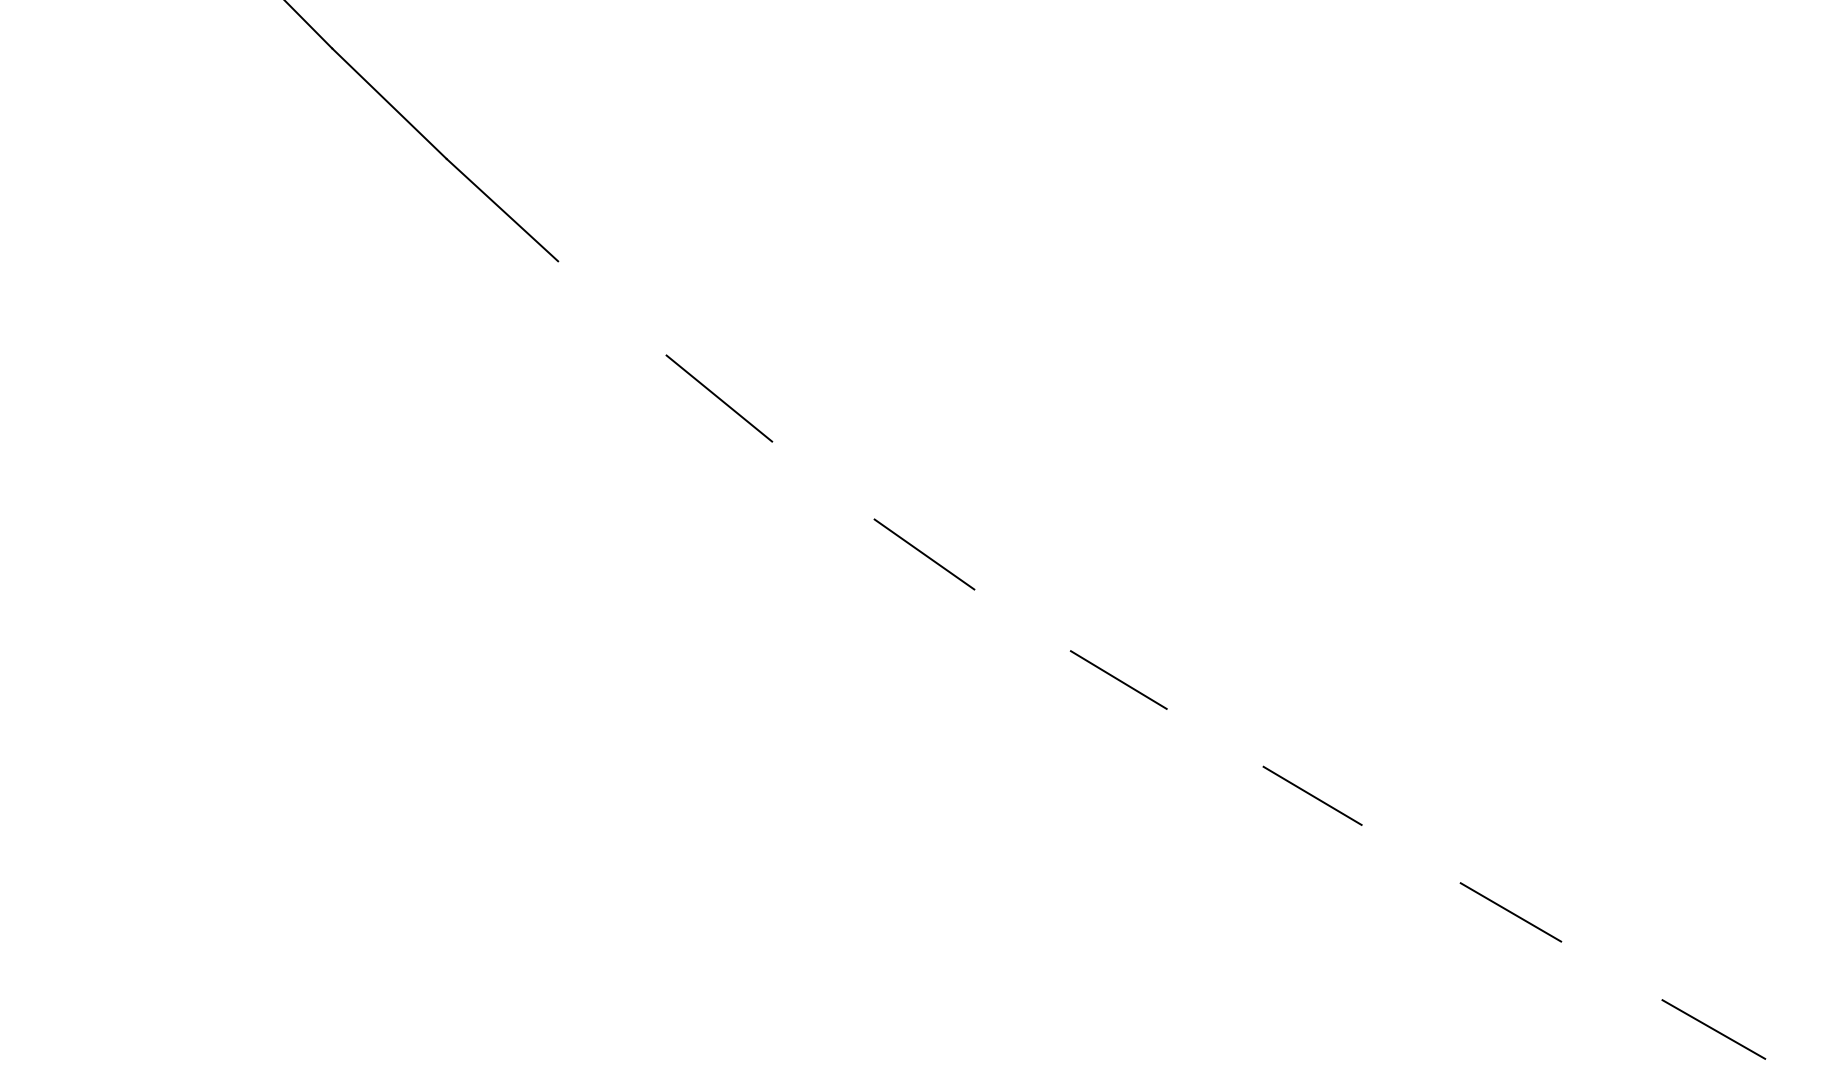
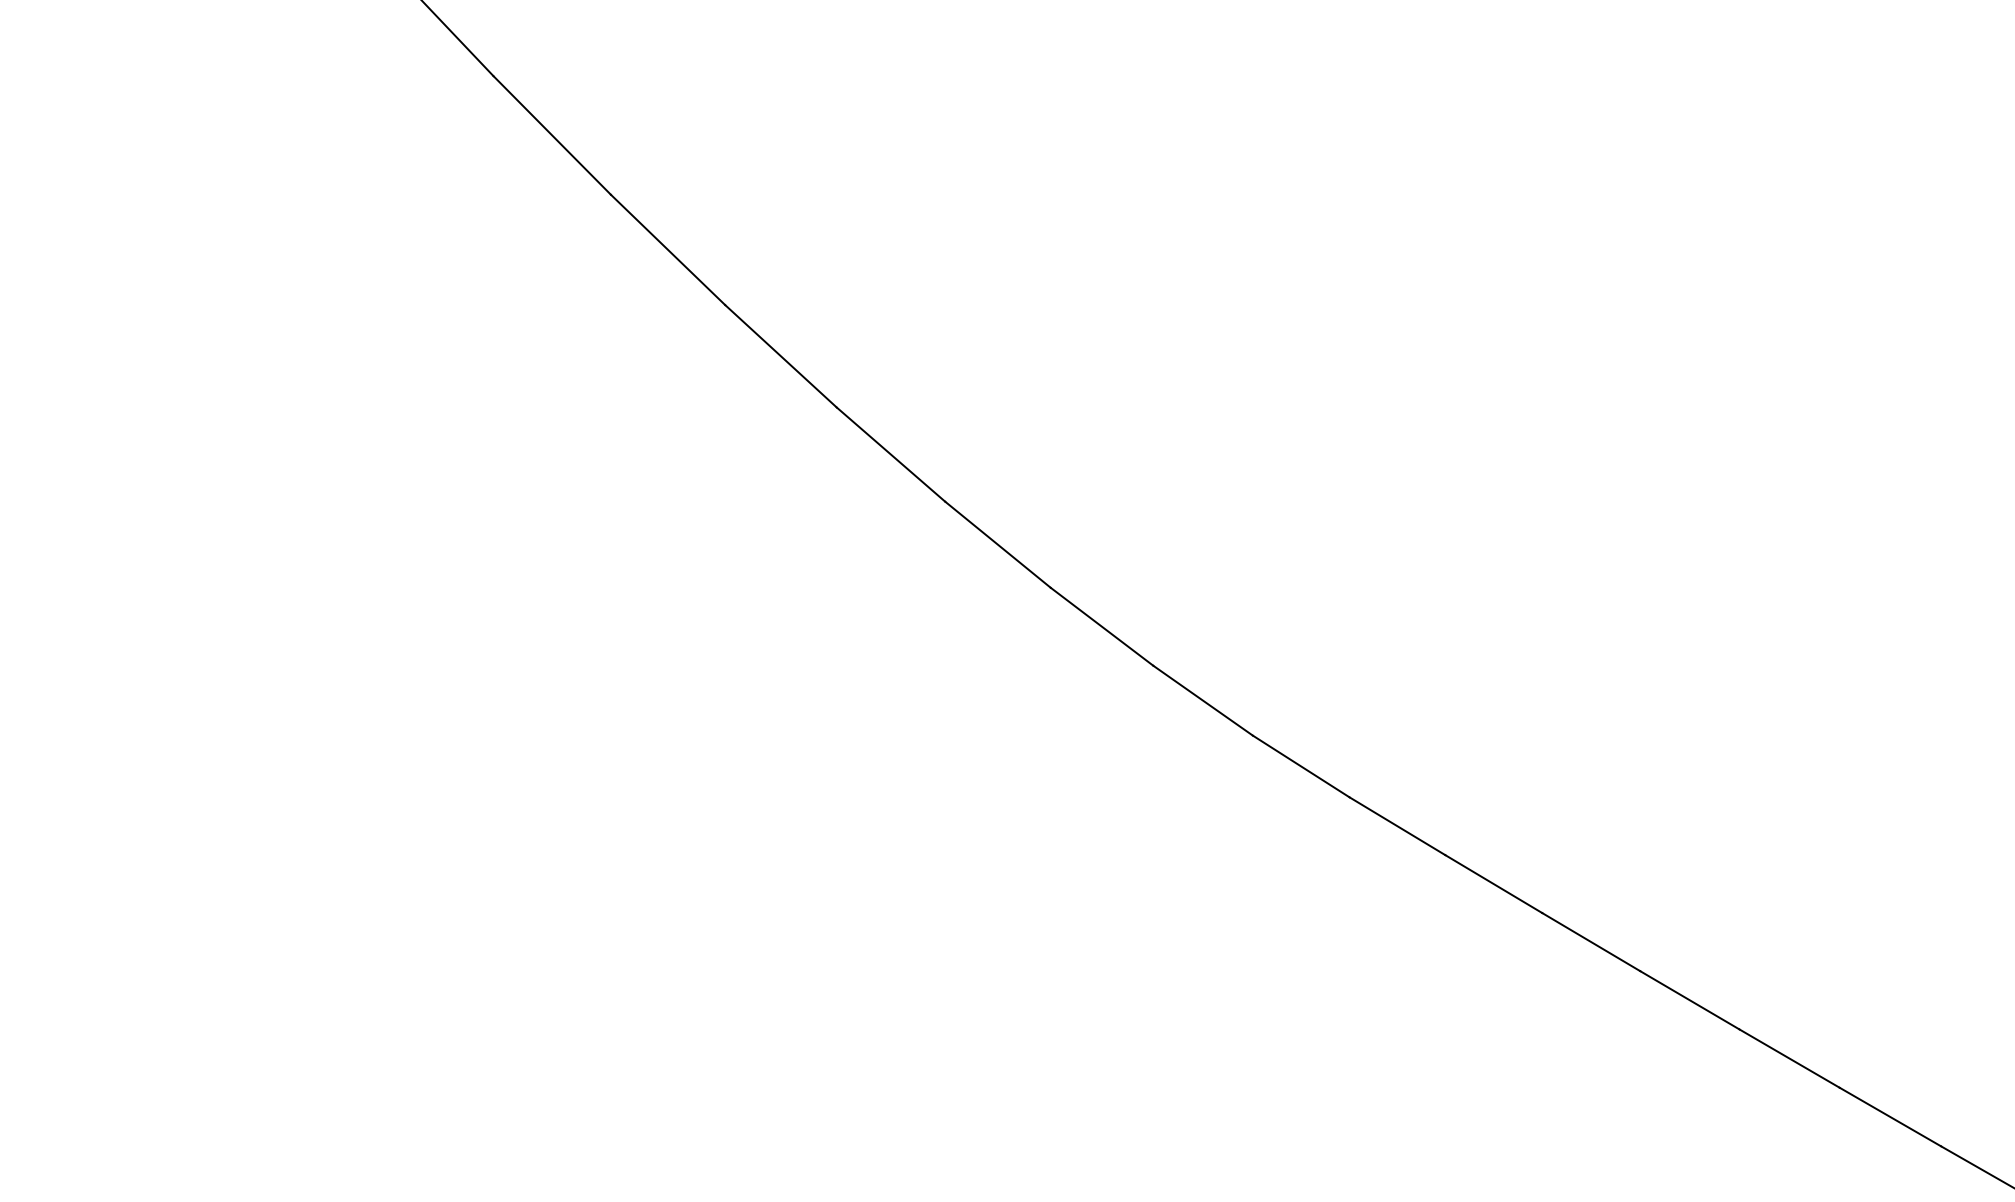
line: (611, 308) -> (890, 454), added
line: (822, 480) -> (1101, 626), added
line: (1021, 620) -> (1300, 766), added
line: (1214, 738) -> (1493, 884), added
line: (1410, 854) -> (1689, 1000), added
line: (1611, 970) -> (1890, 1116), added

